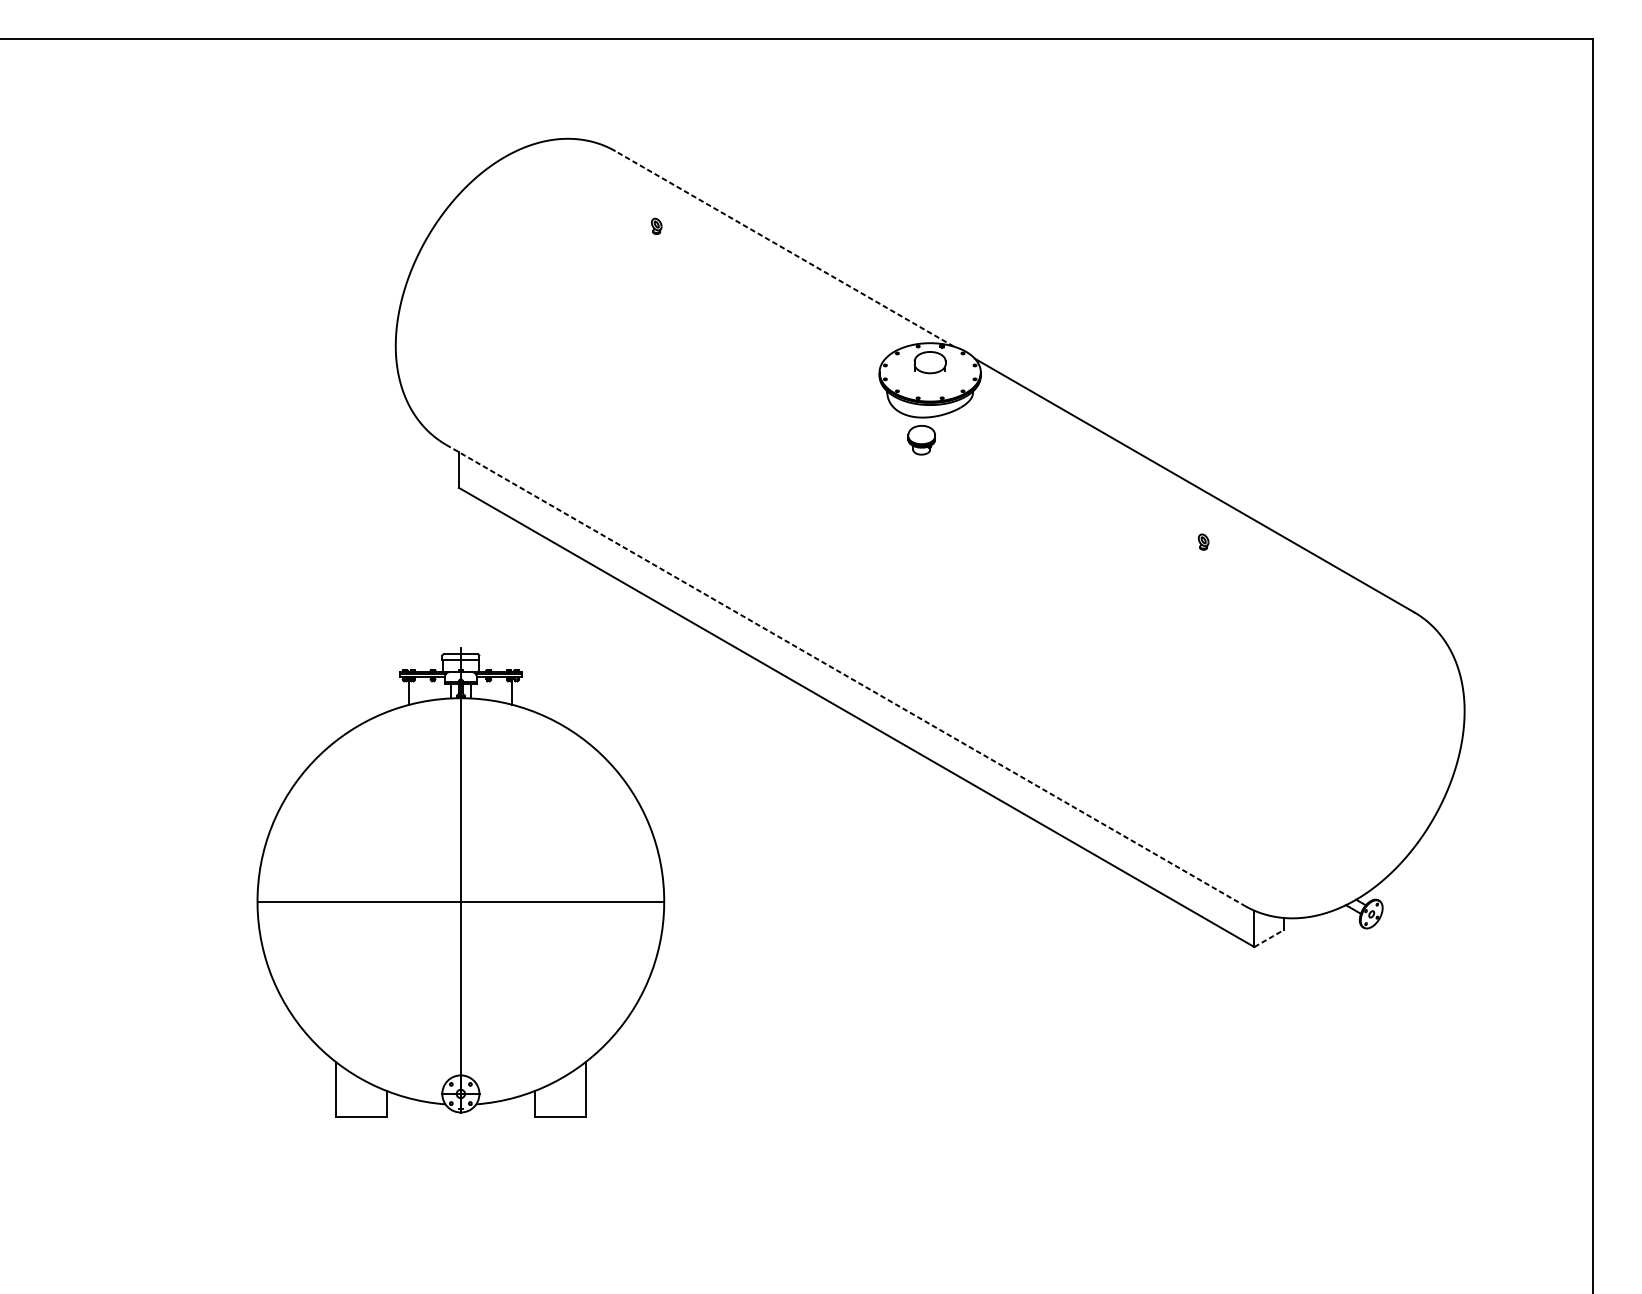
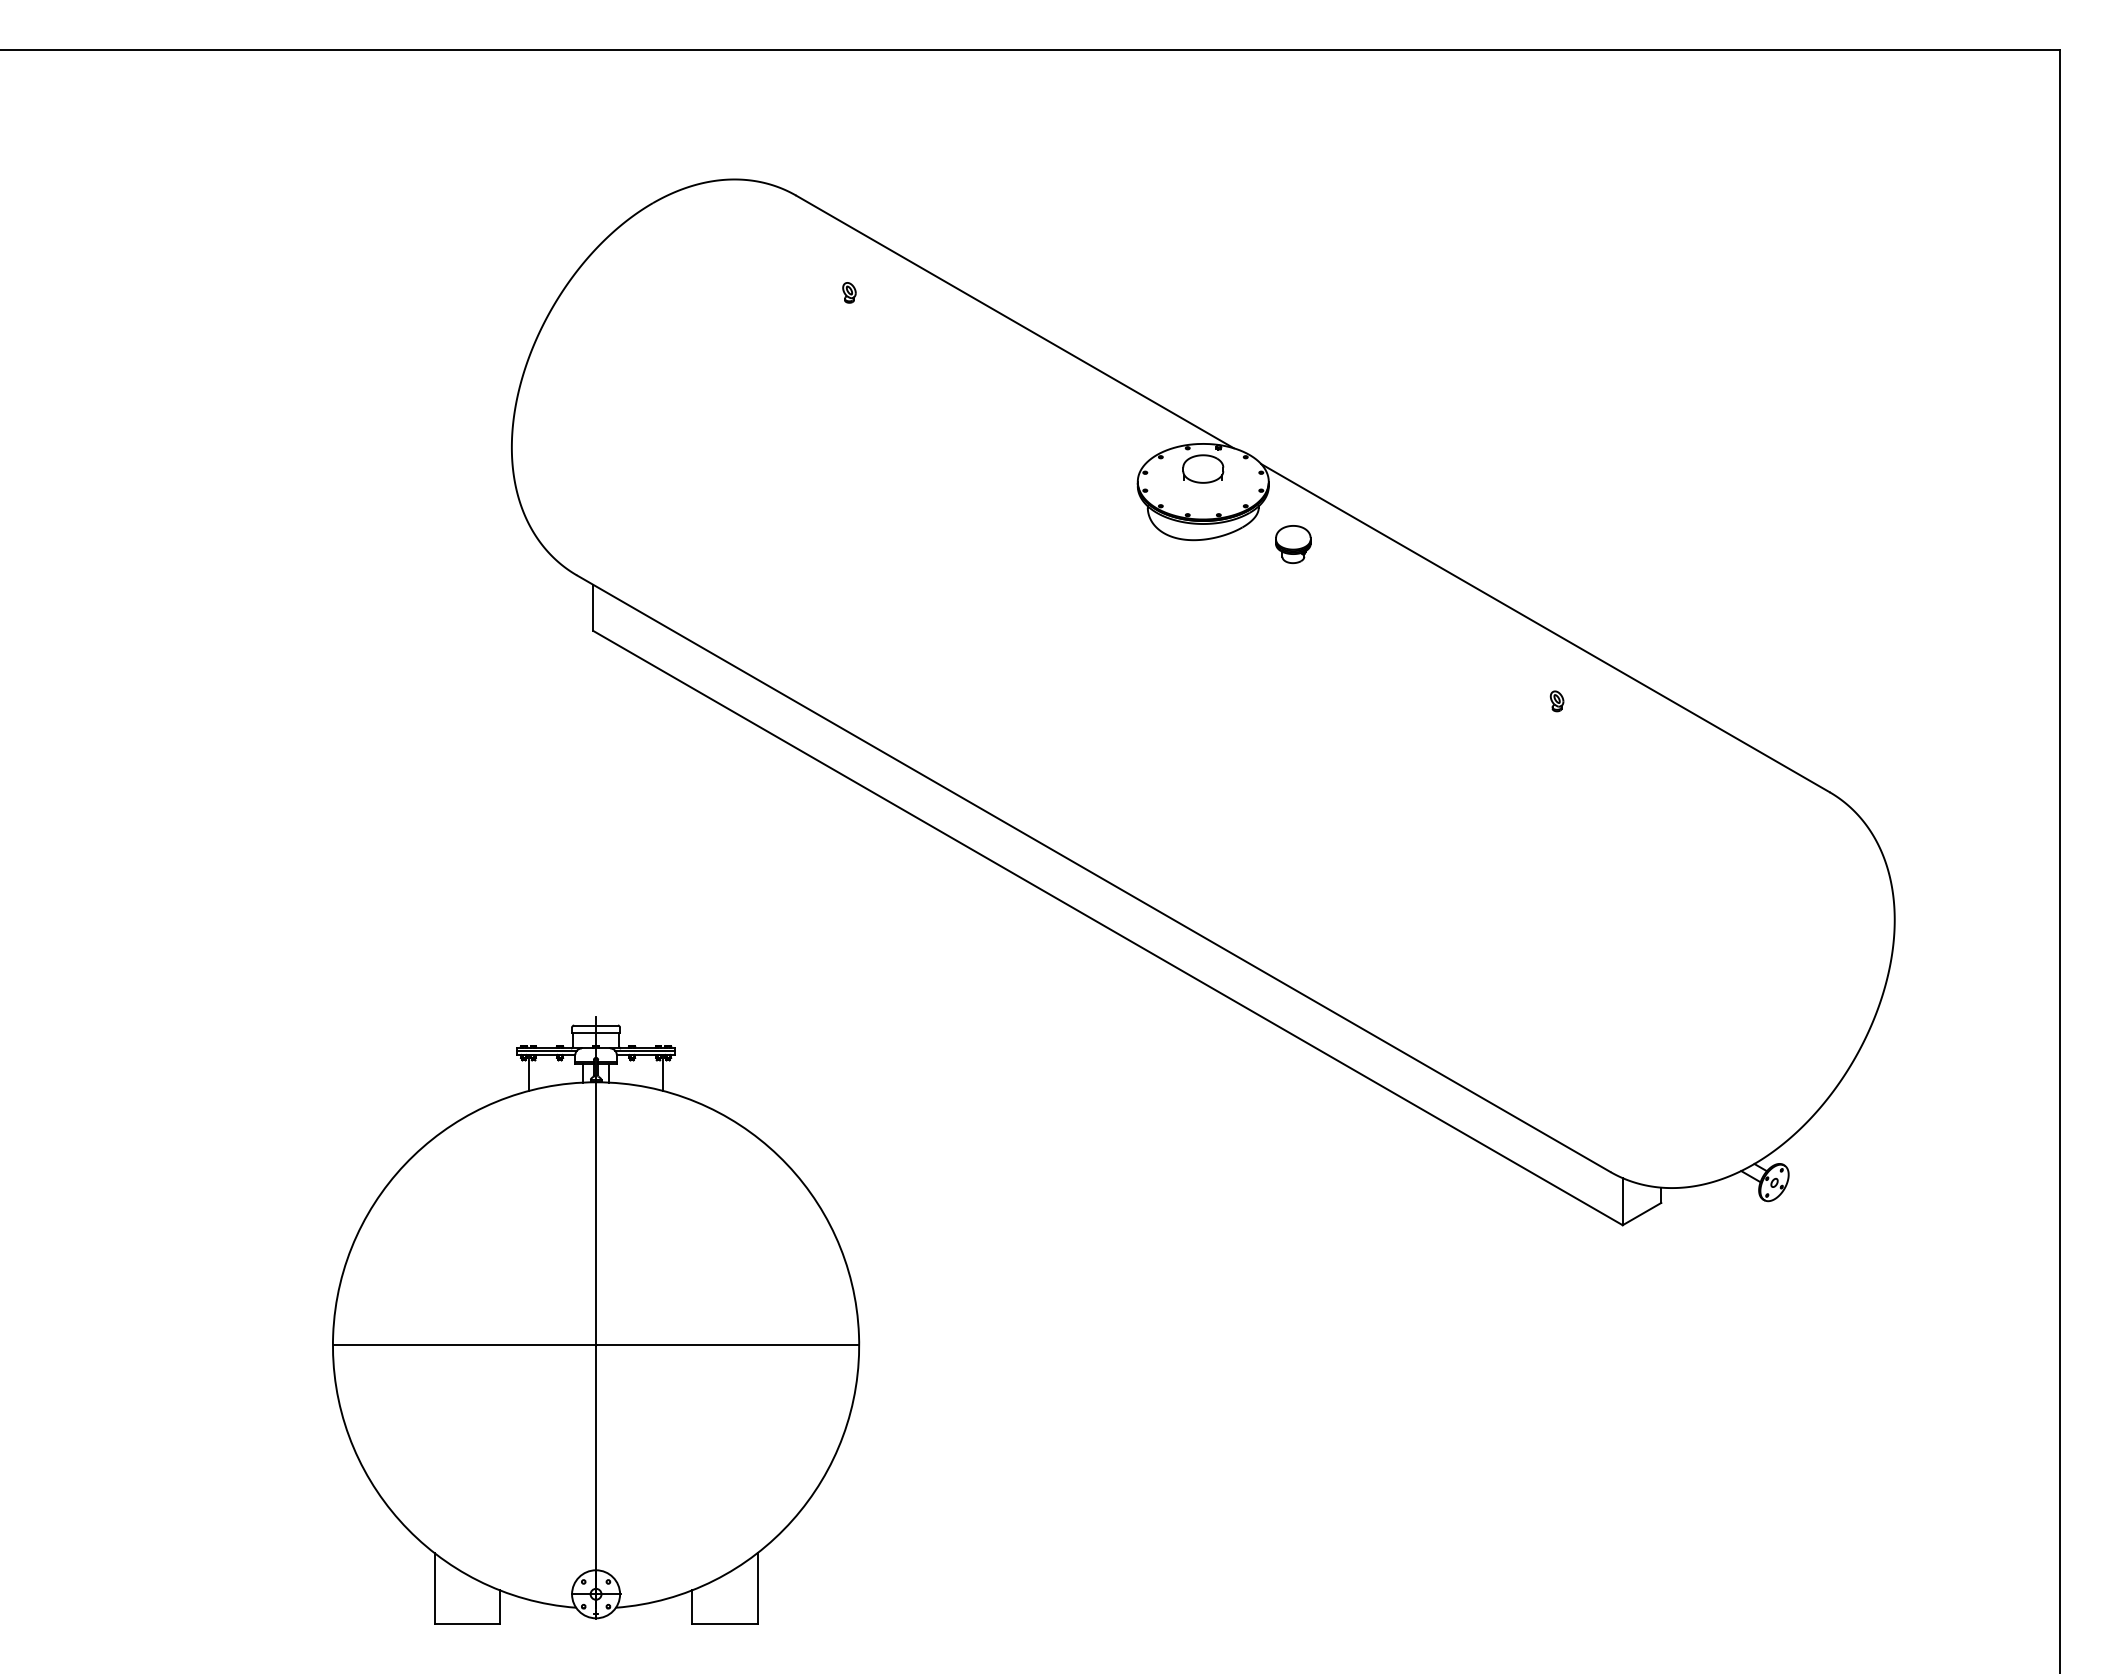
line: (785, 248) -> (1015, 321), dashed -> solid
part: (921, 440) -> (1293, 544), moved
line: (845, 675) -> (1093, 873), dashed -> solid
part: (461, 882) -> (596, 1320), moved
line: (1269, 937) -> (1642, 1213), dashed -> solid

